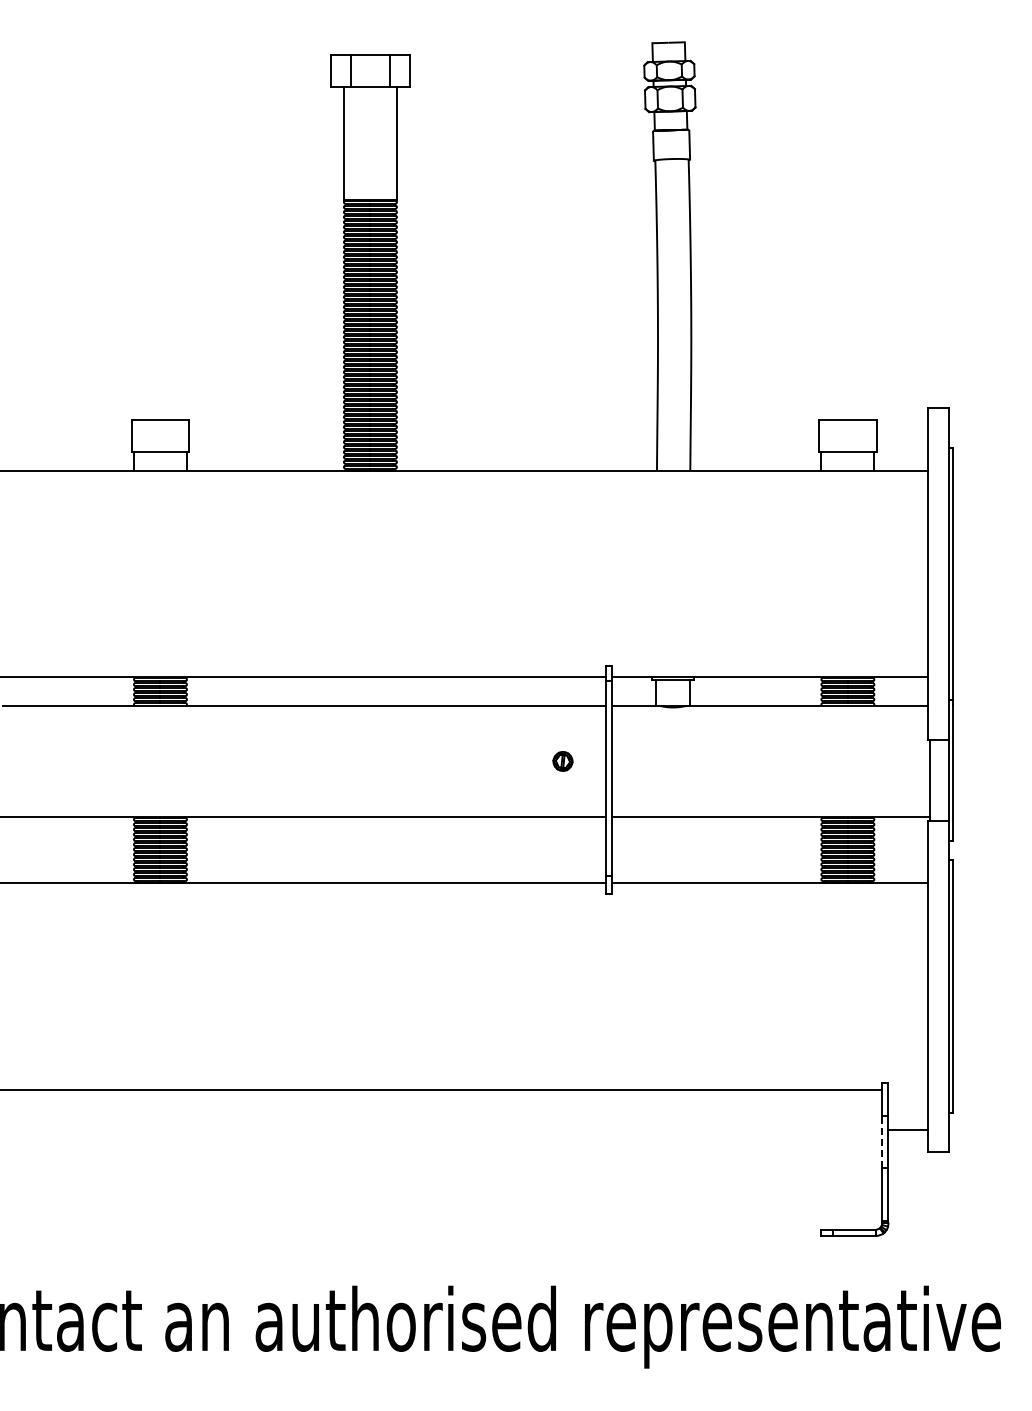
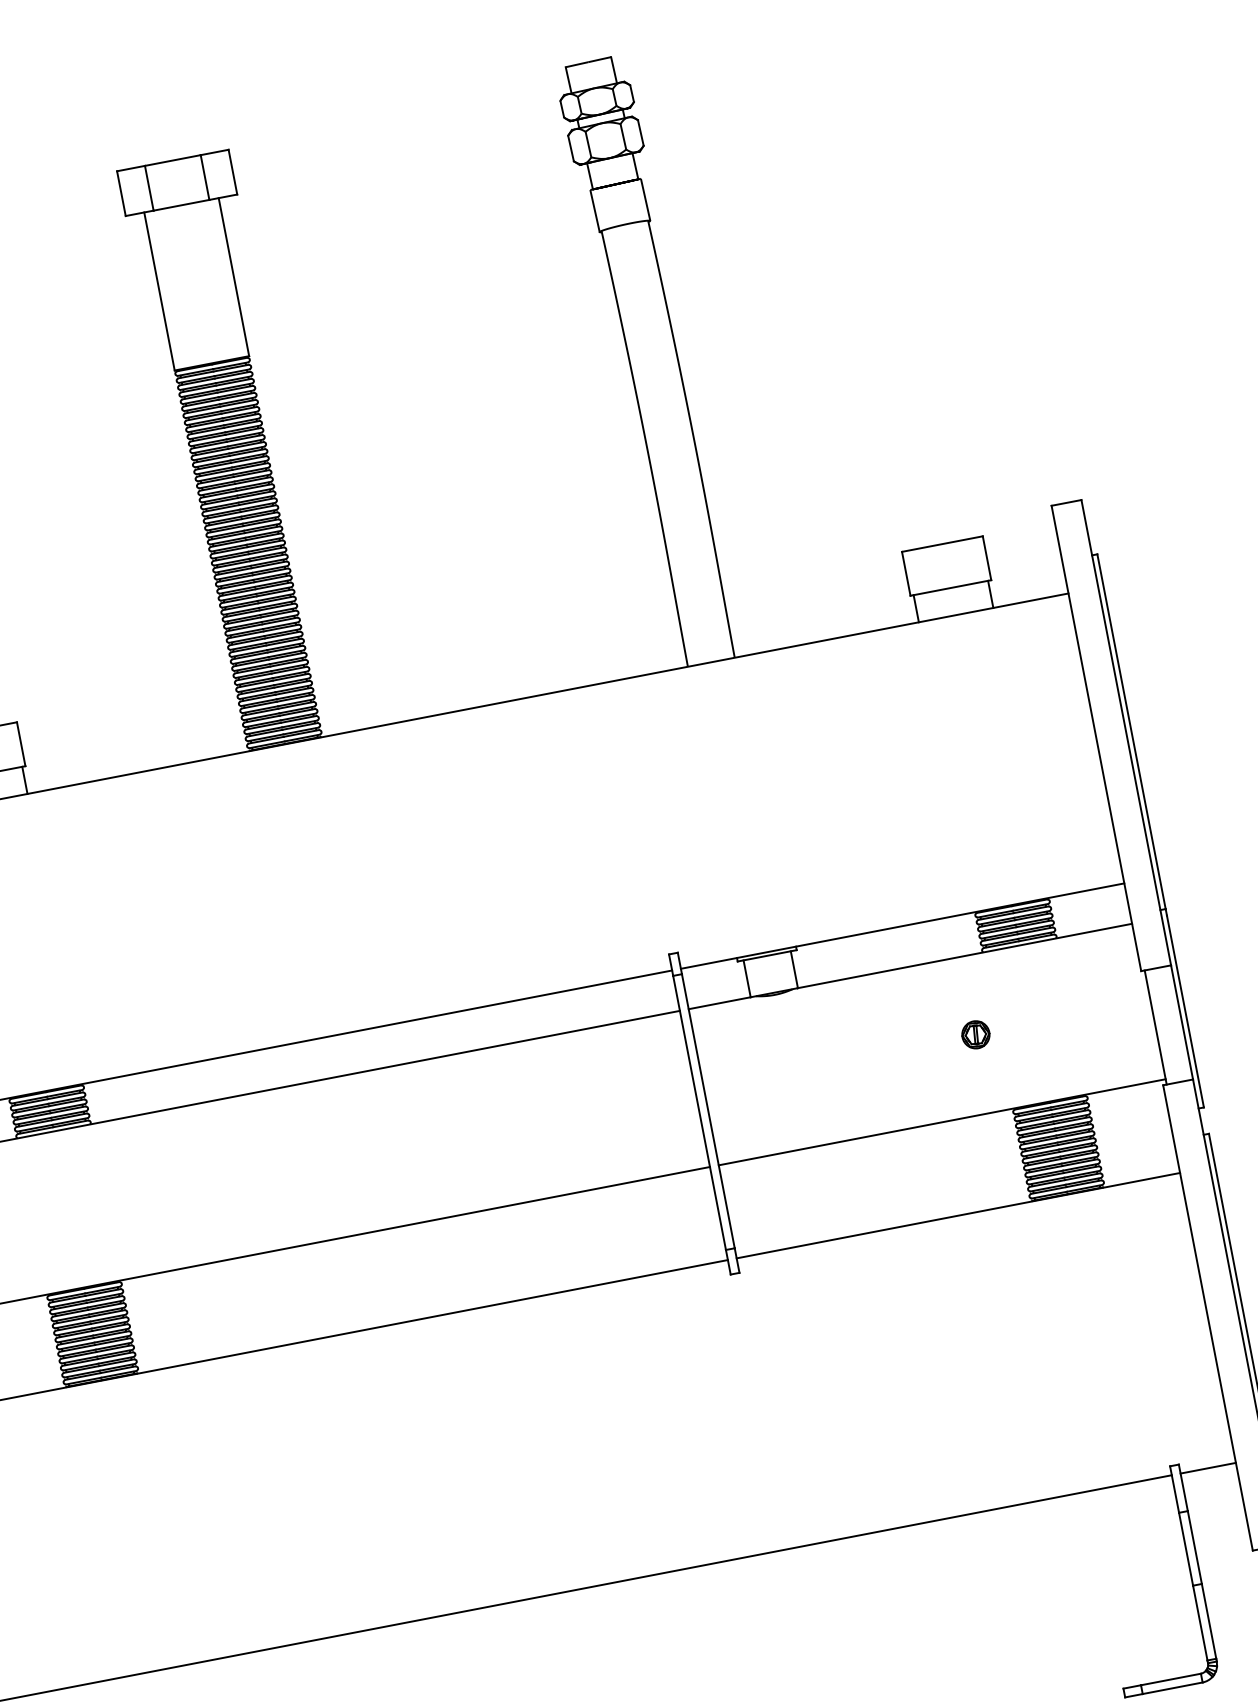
part: (562, 761) -> (975, 1035), moved
line: (907, 1129) -> (1207, 1468), moved
line: (882, 1142) -> (1186, 1549), dashed -> solid

